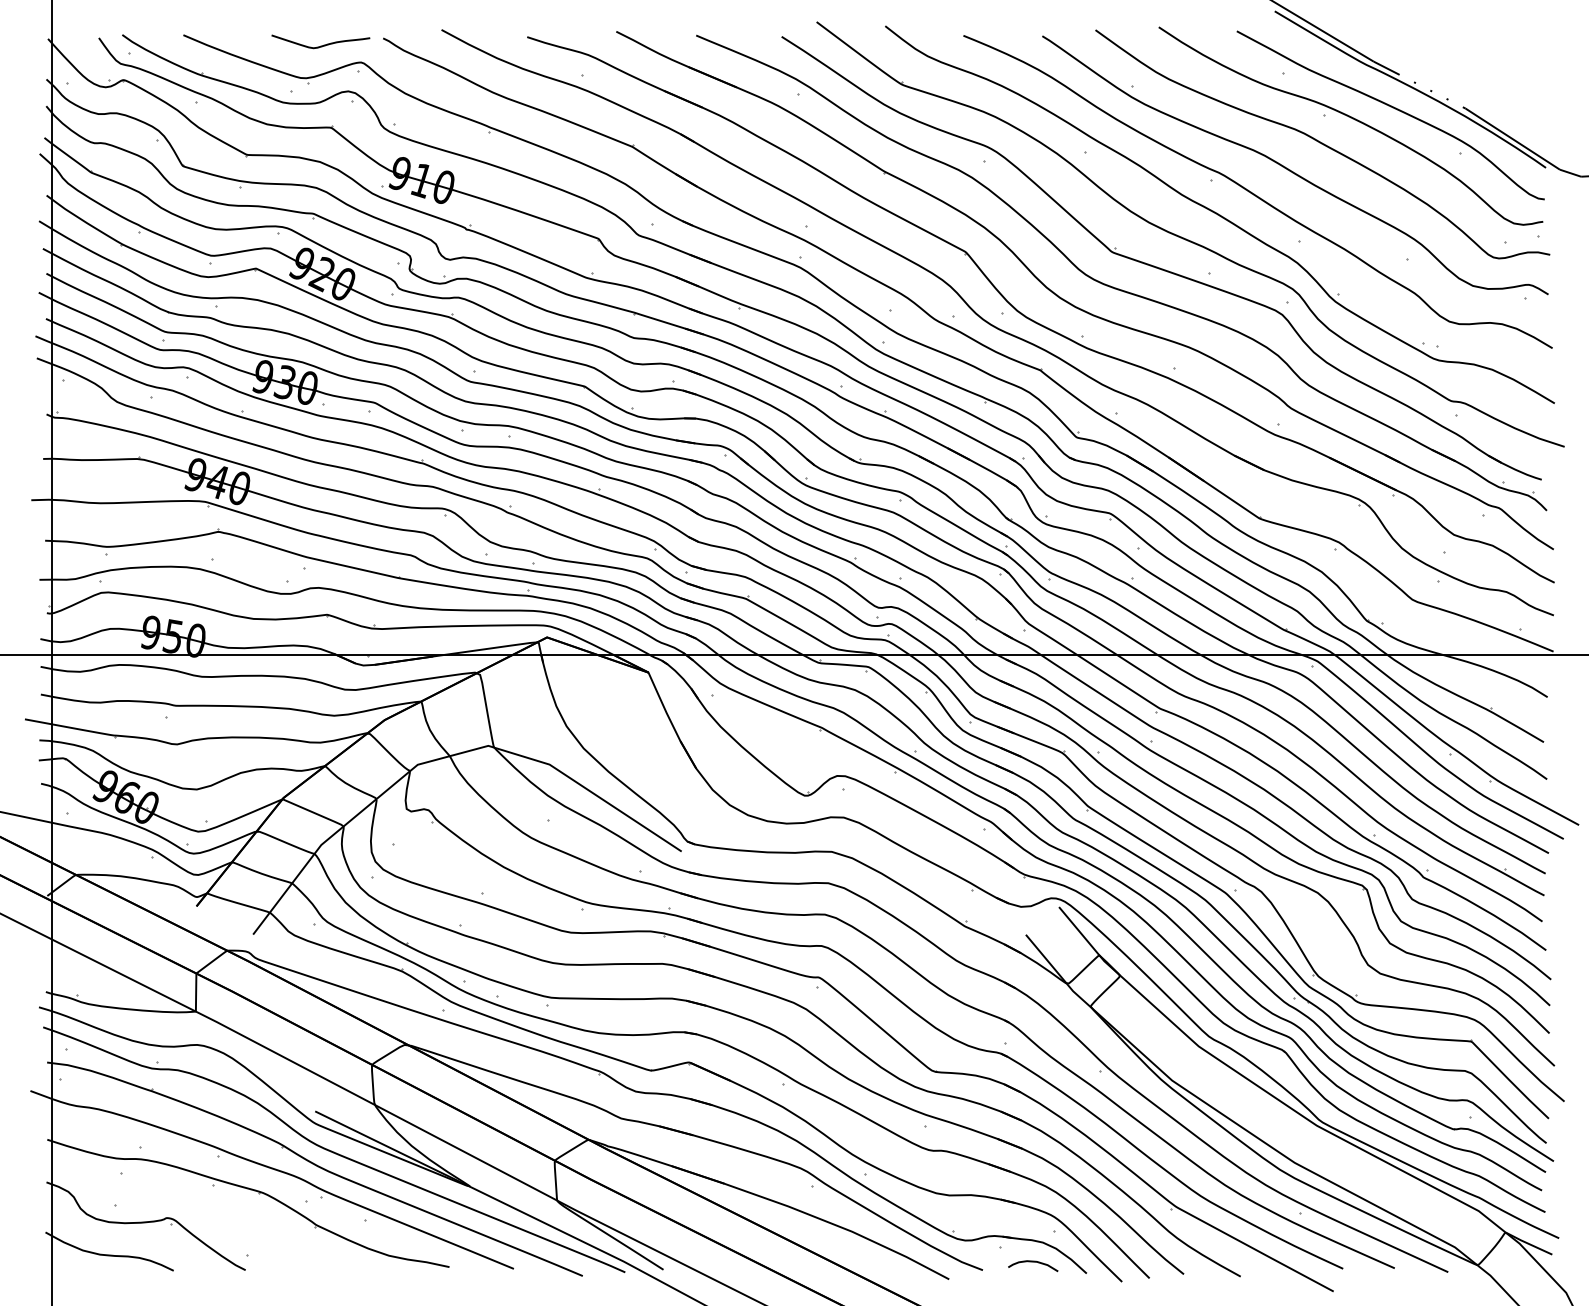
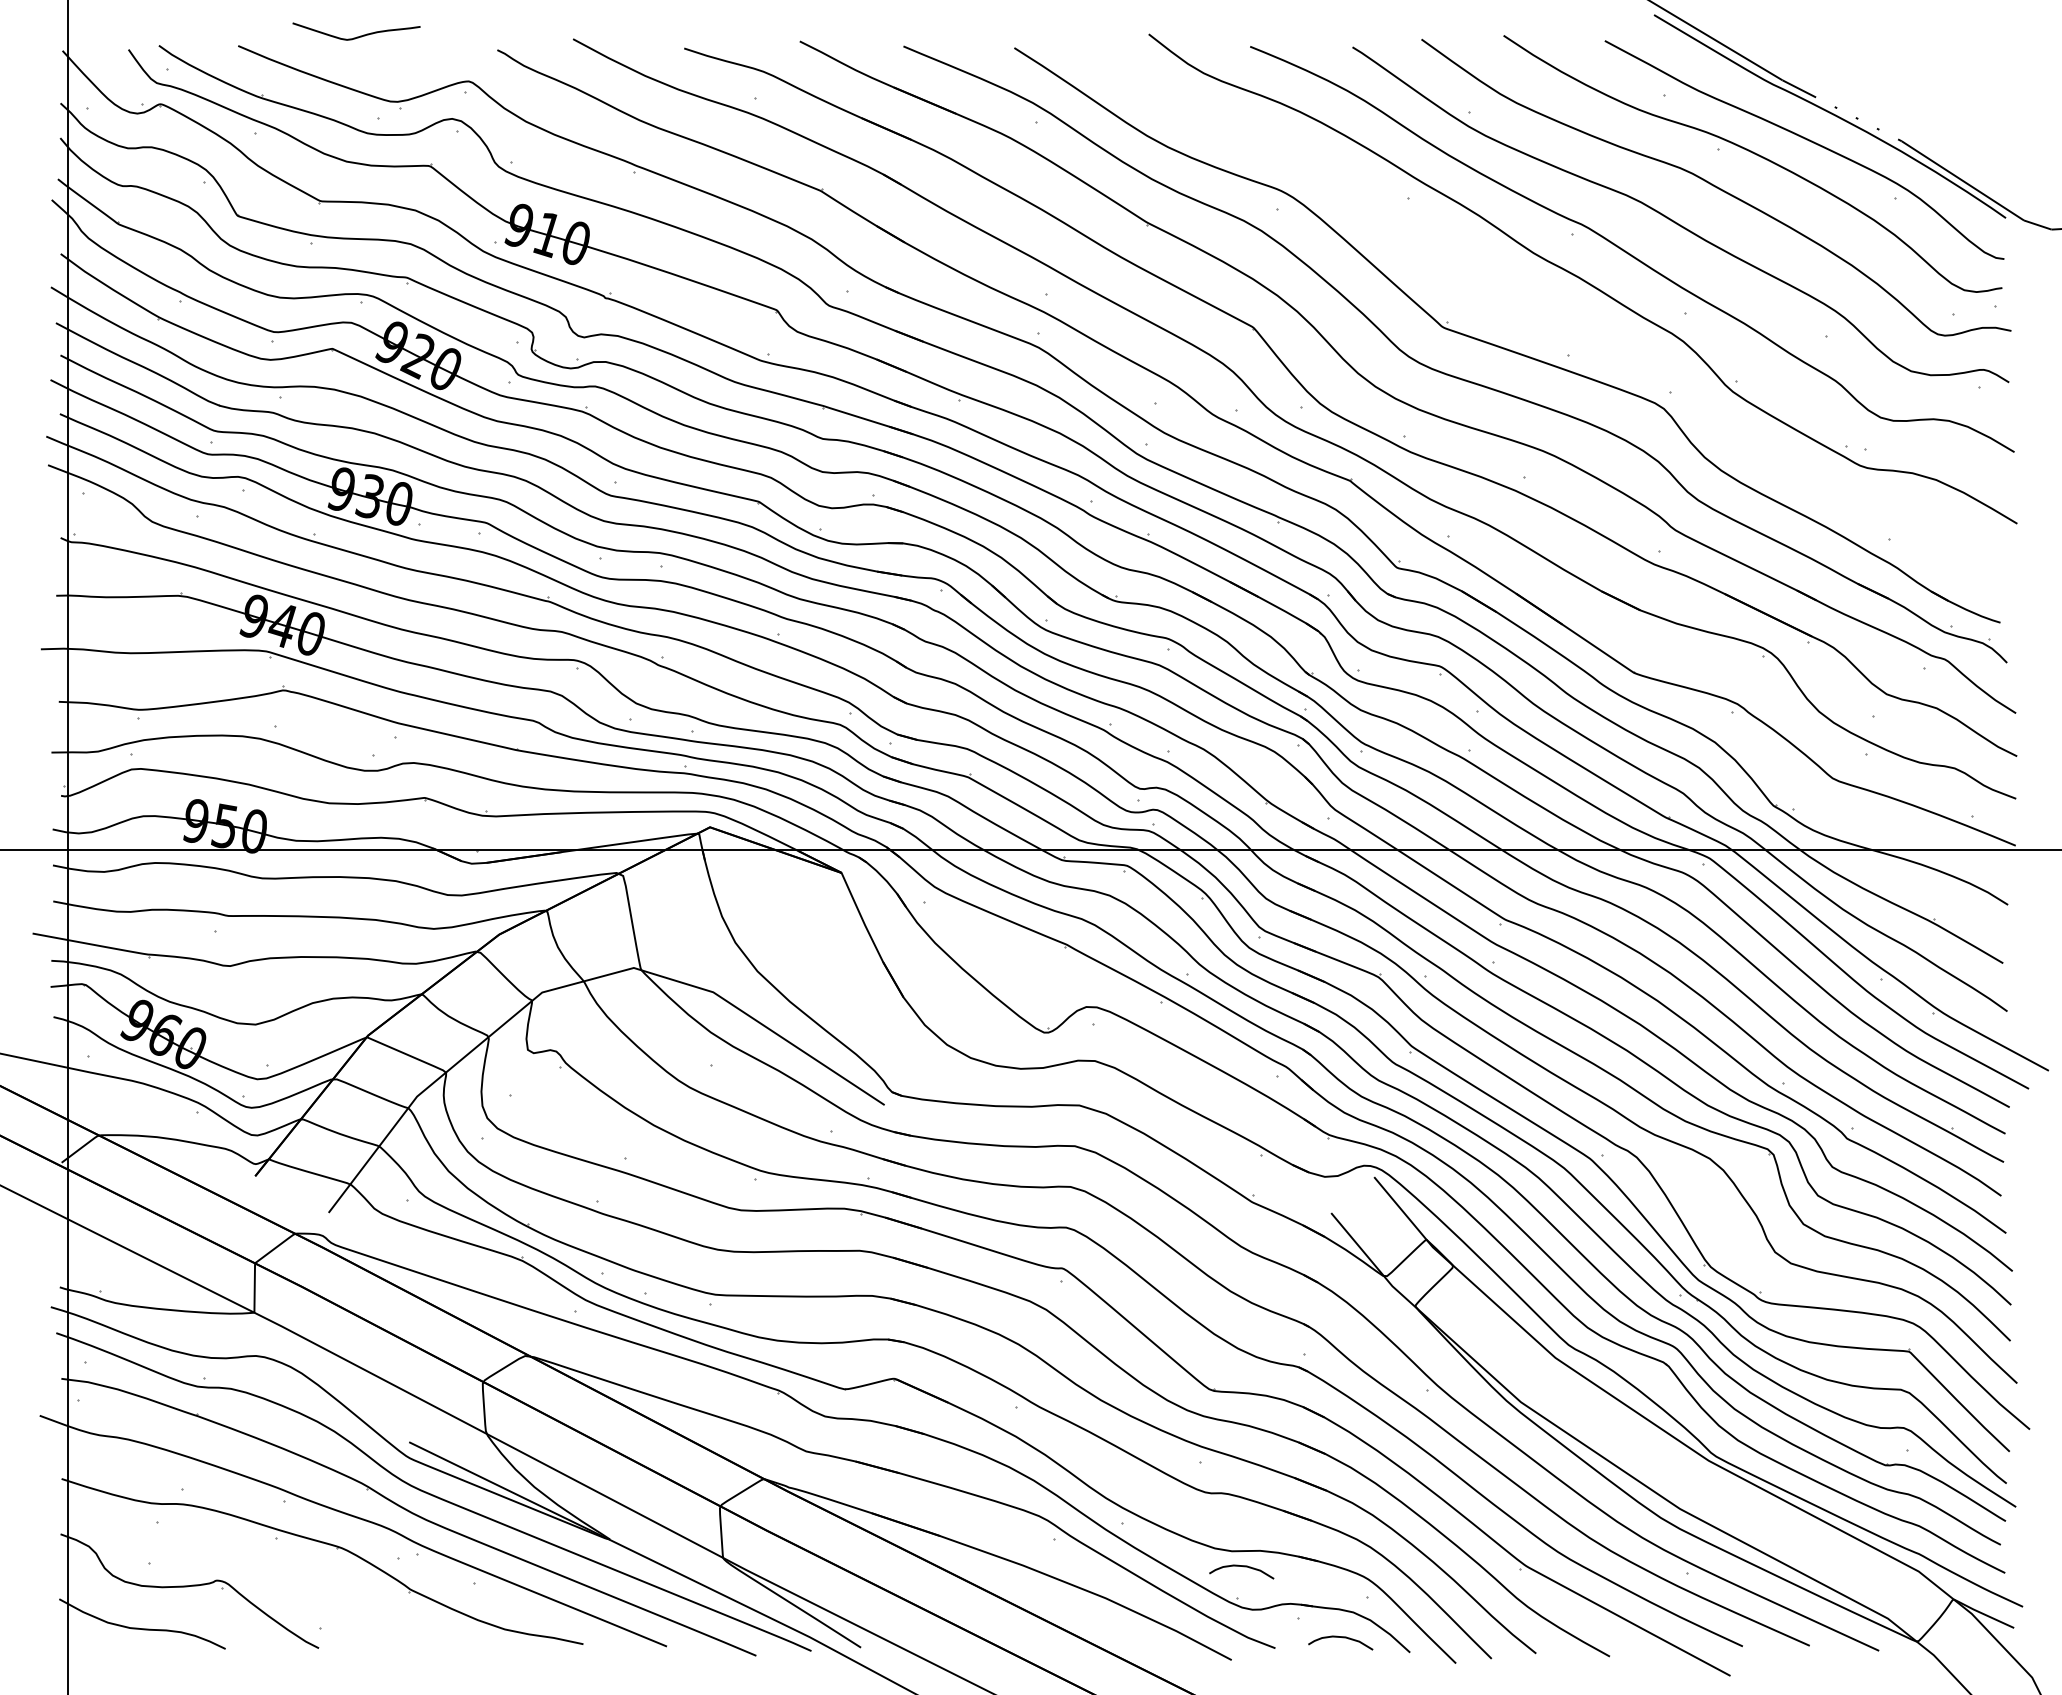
curve: (321, 45) -> (357, 36), moved
part: (1187, 239) -> (1540, 310), removed
curve: (958, 1207) -> (1243, 1567), added

